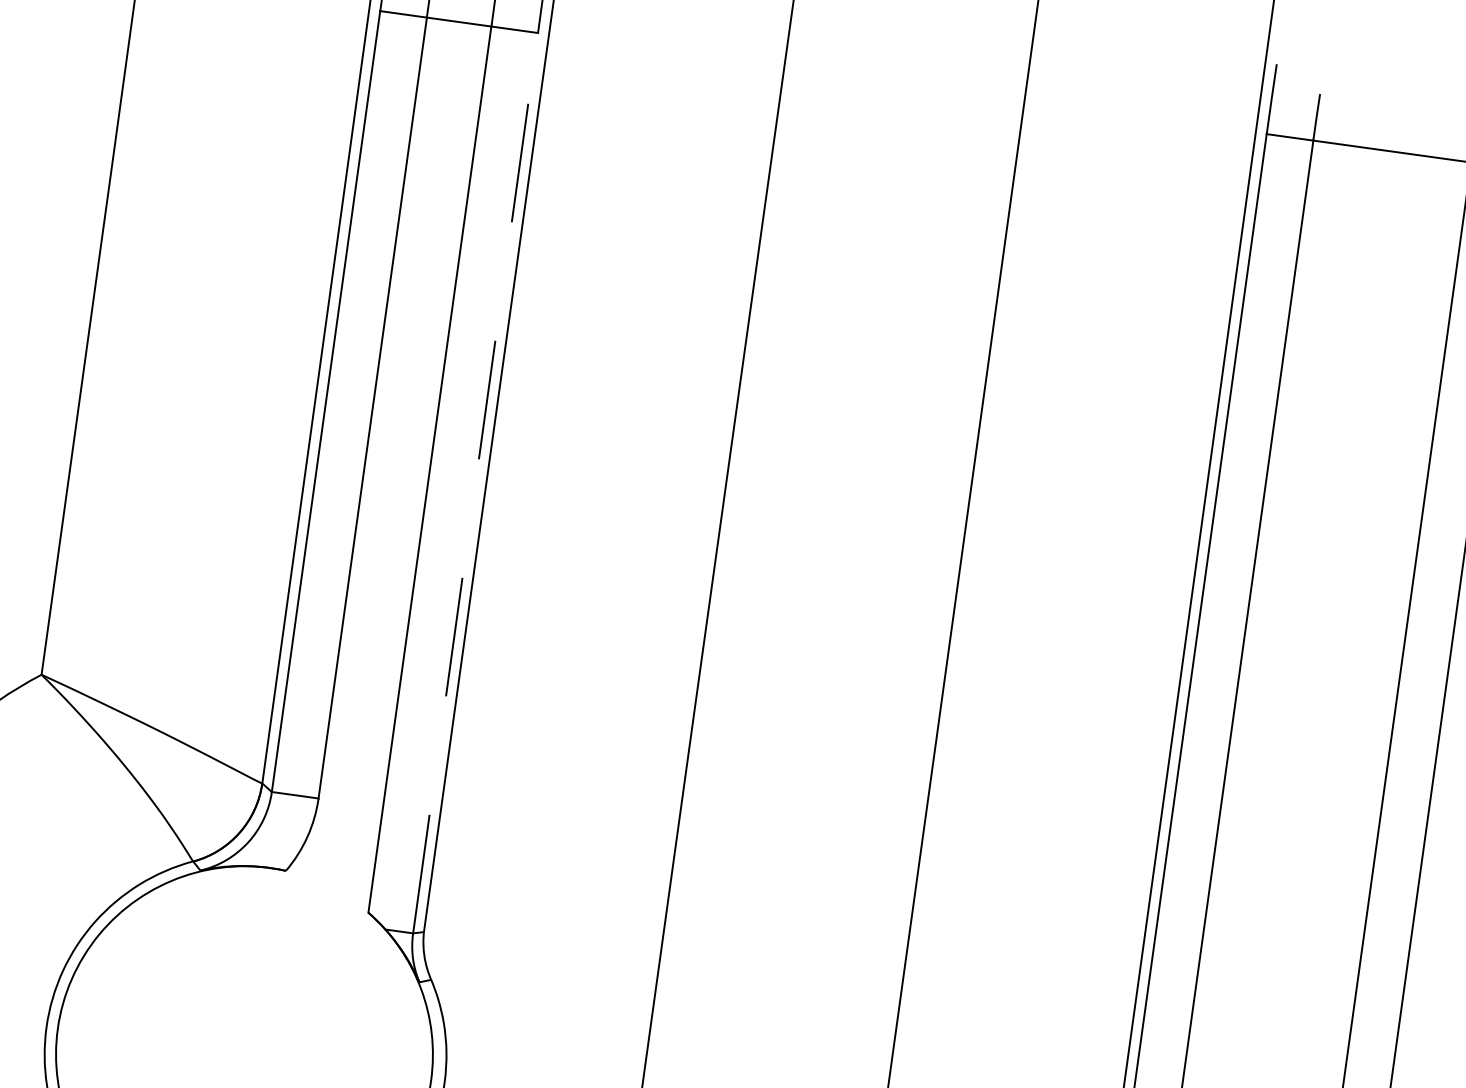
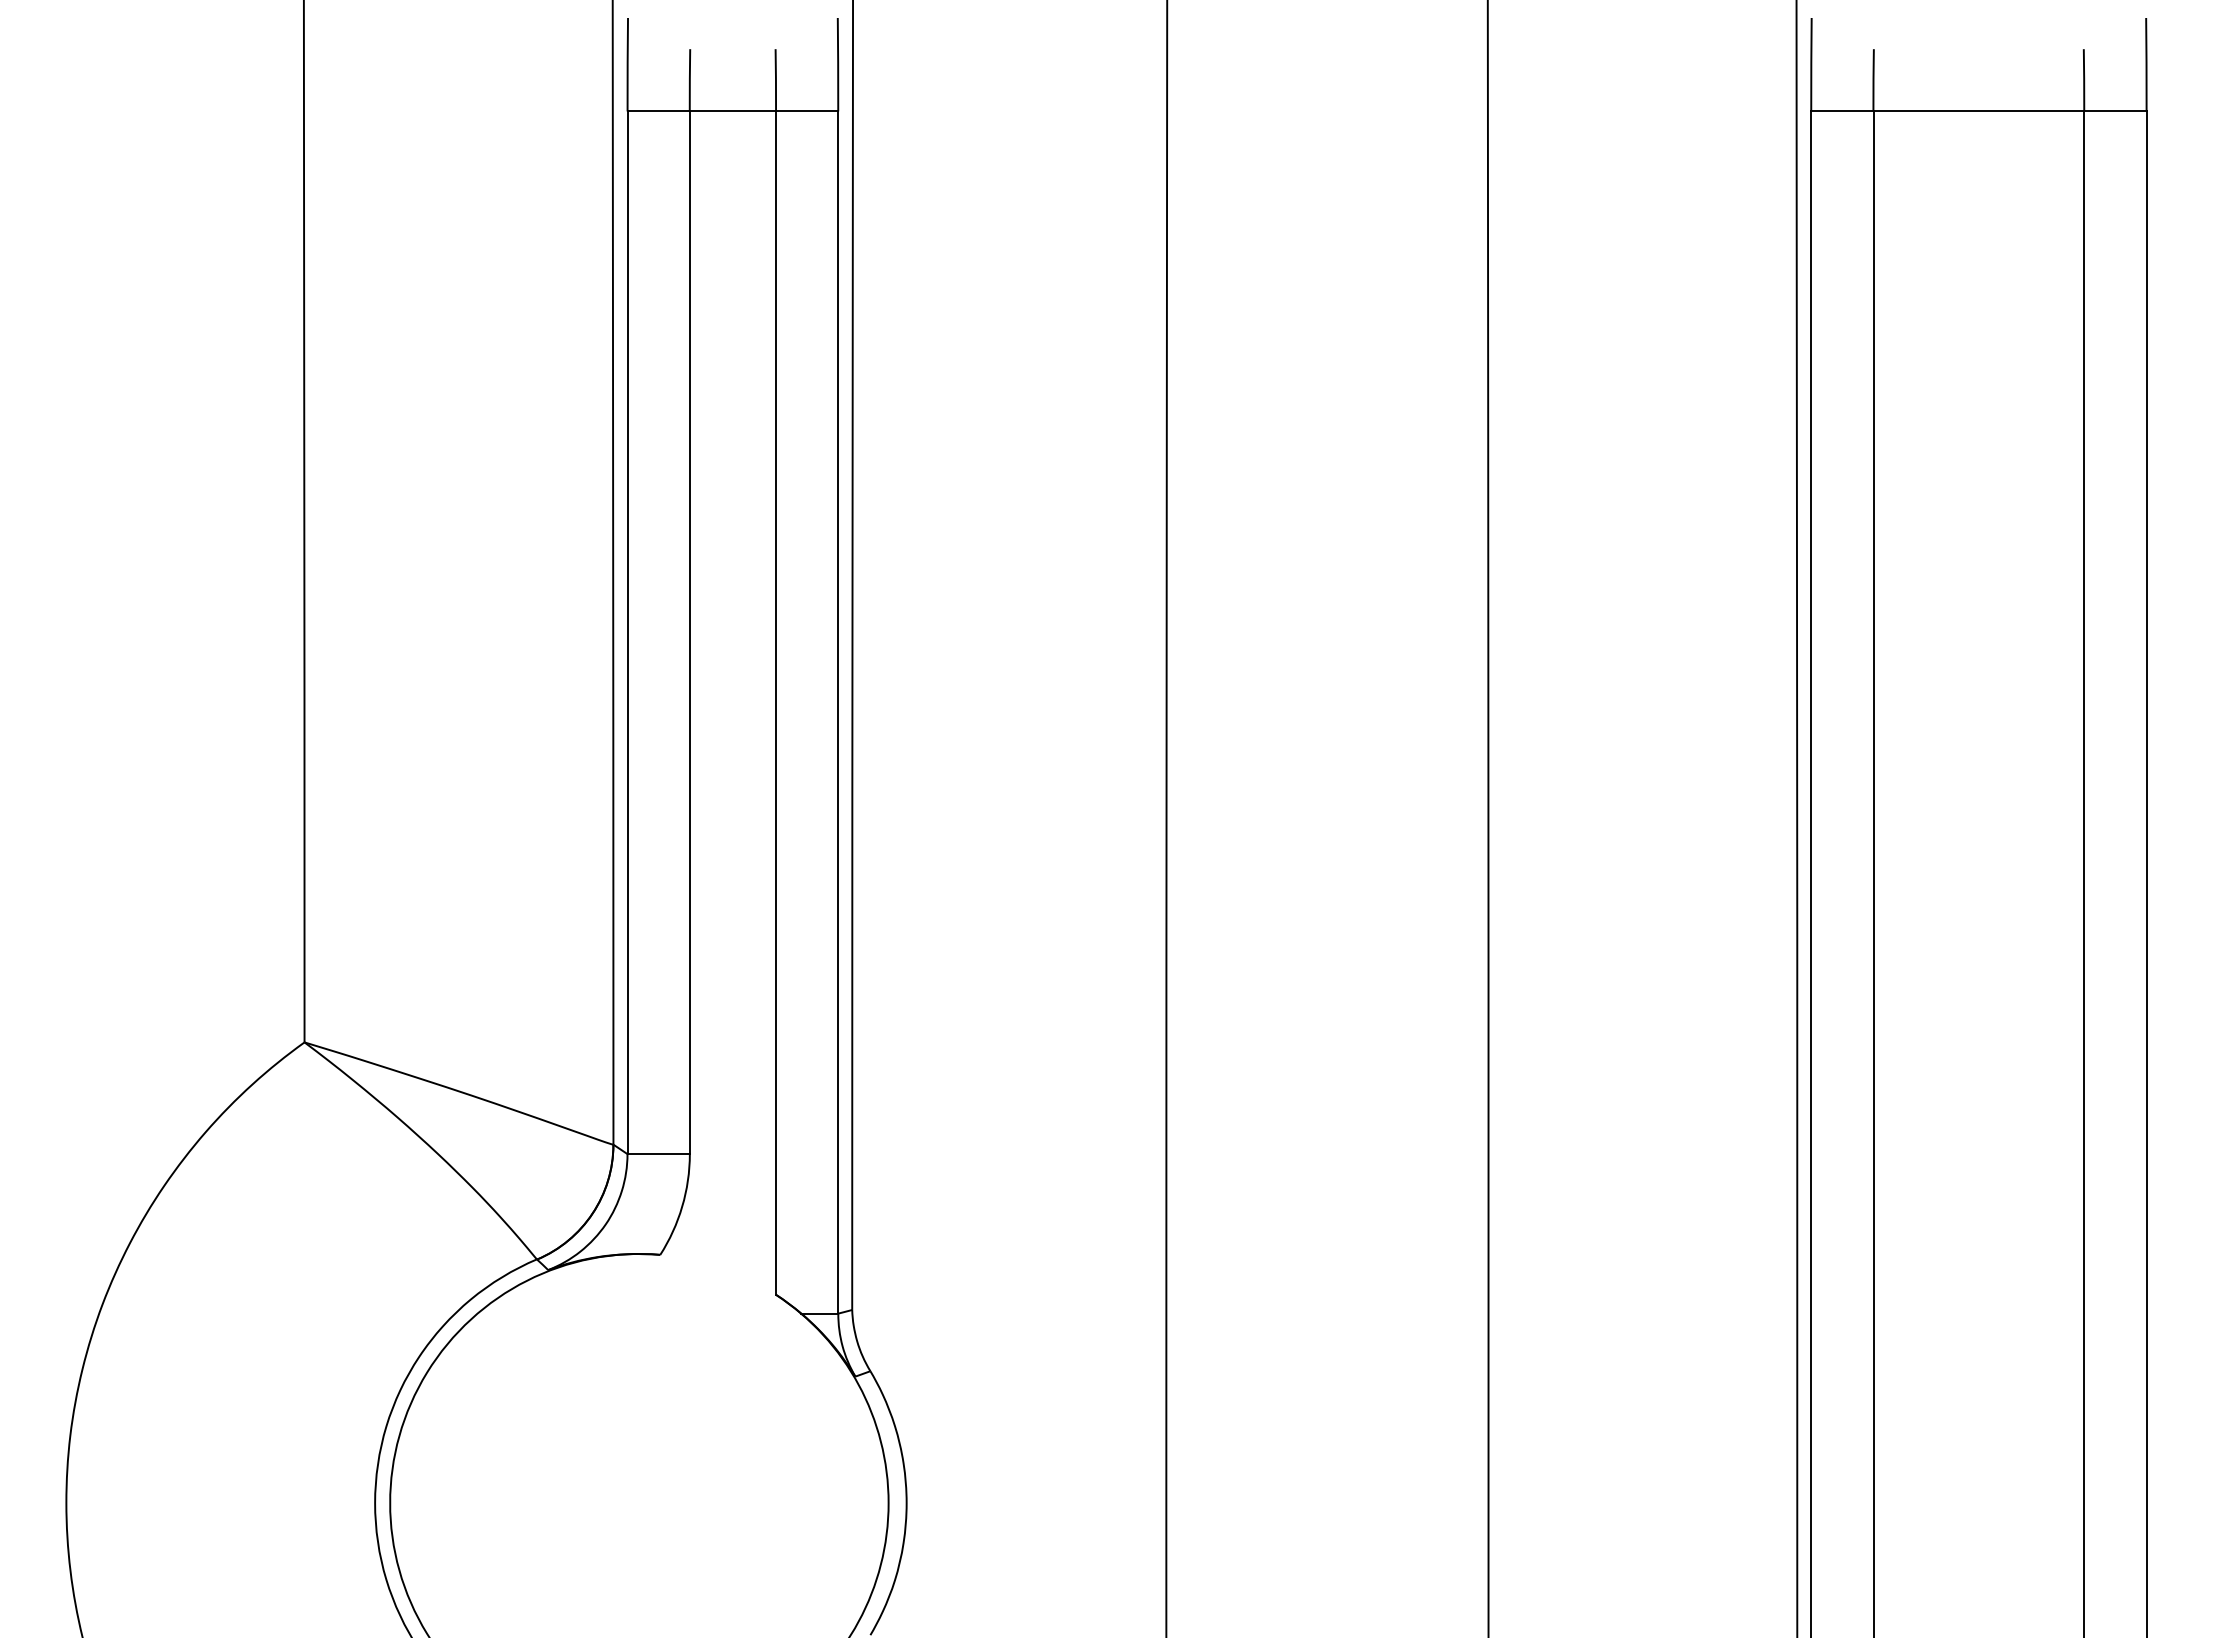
line: (475, 483) -> (838, 712), dashed -> solid

